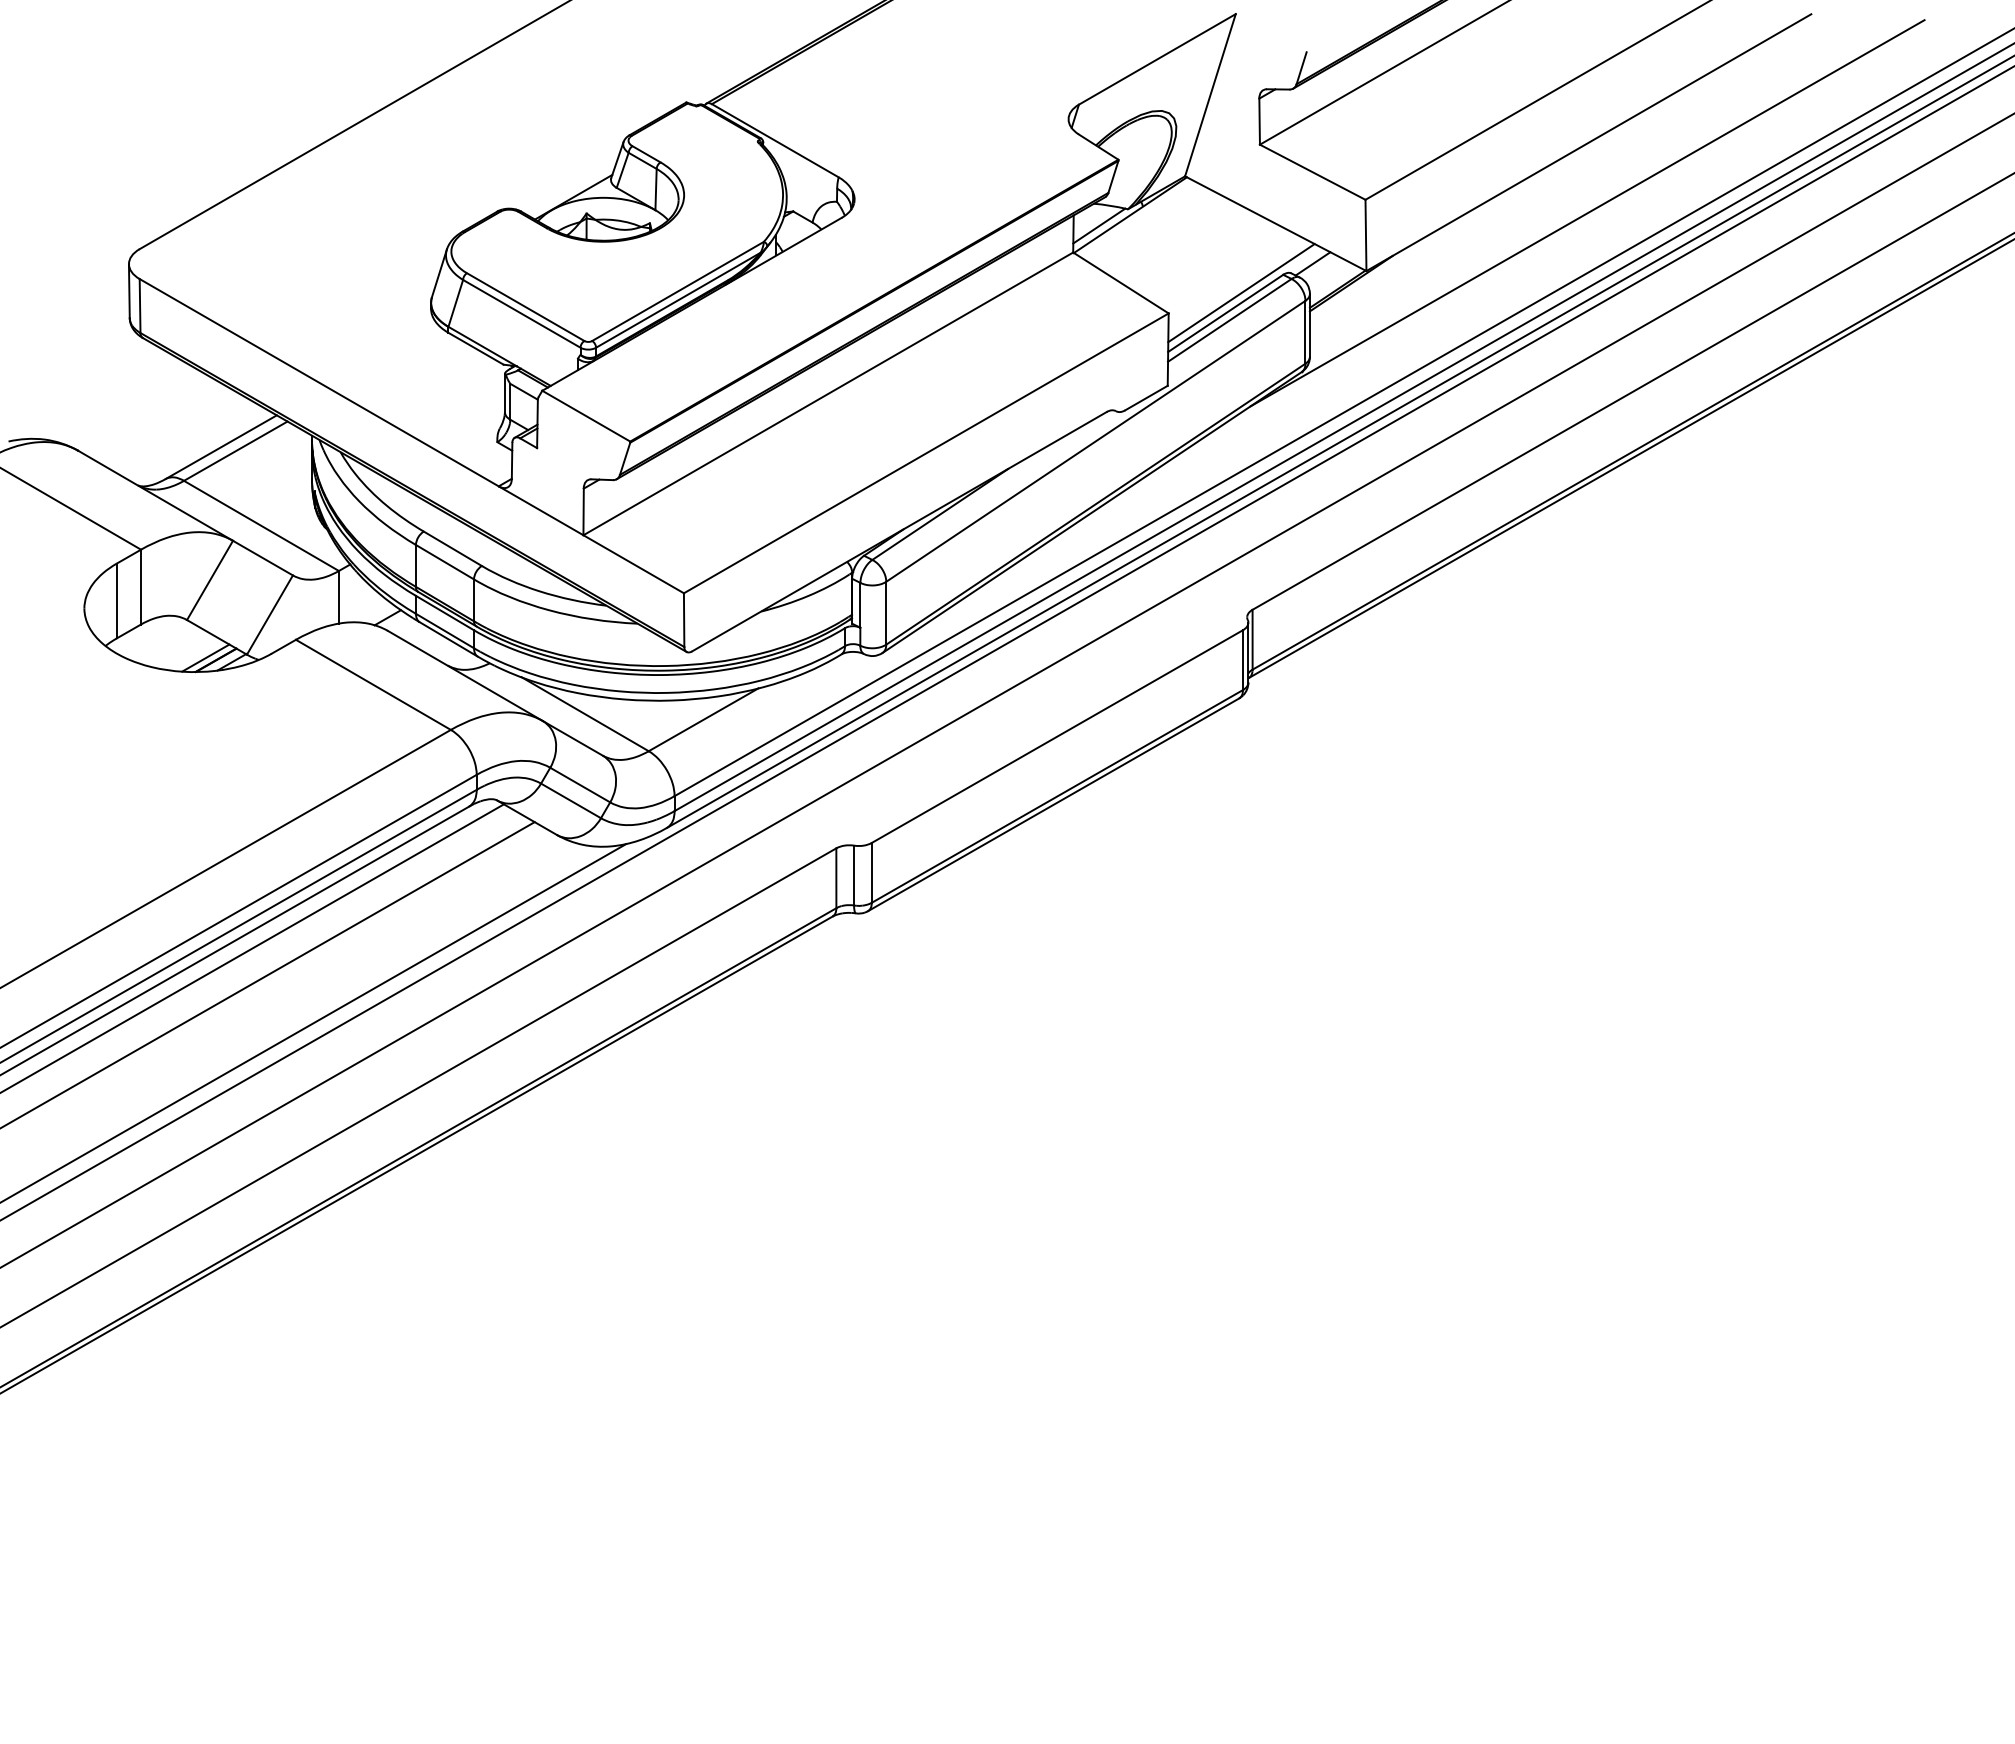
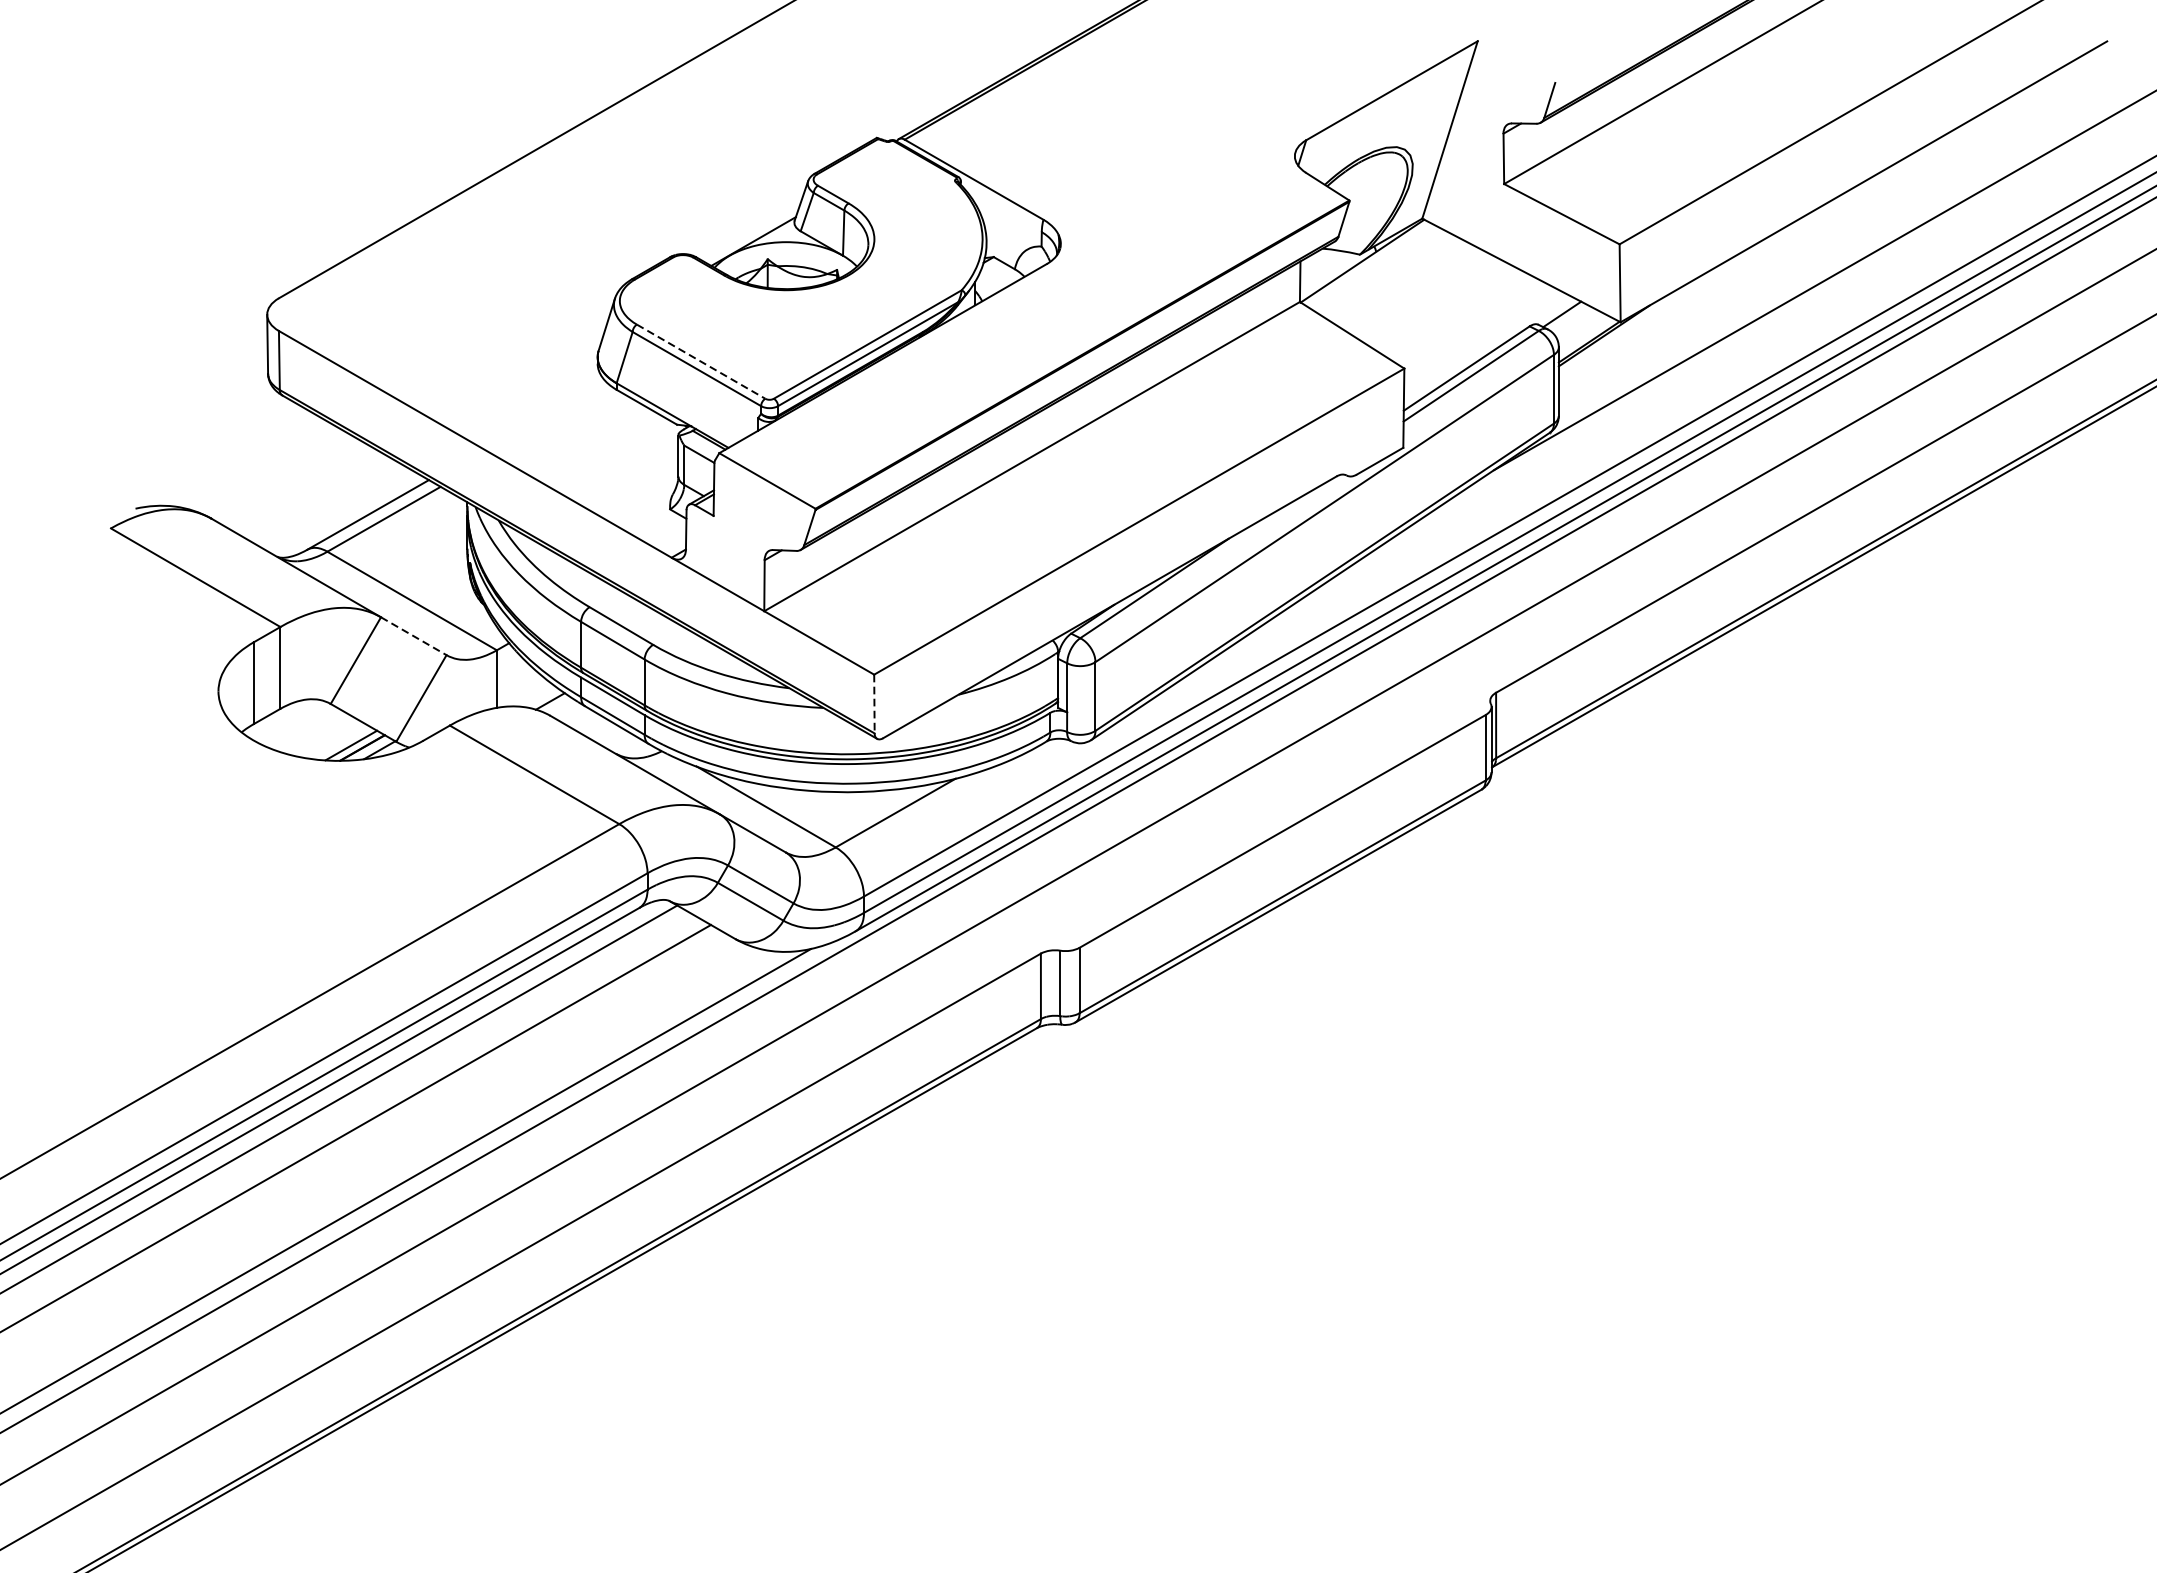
line: (1099, 225) -> (1328, 272), removed
line: (1241, 293) -> (1484, 346), removed
line: (525, 307) -> (700, 362), solid -> dashed
line: (262, 558) -> (413, 636), solid -> dashed
line: (684, 620) -> (874, 704), solid -> dashed

